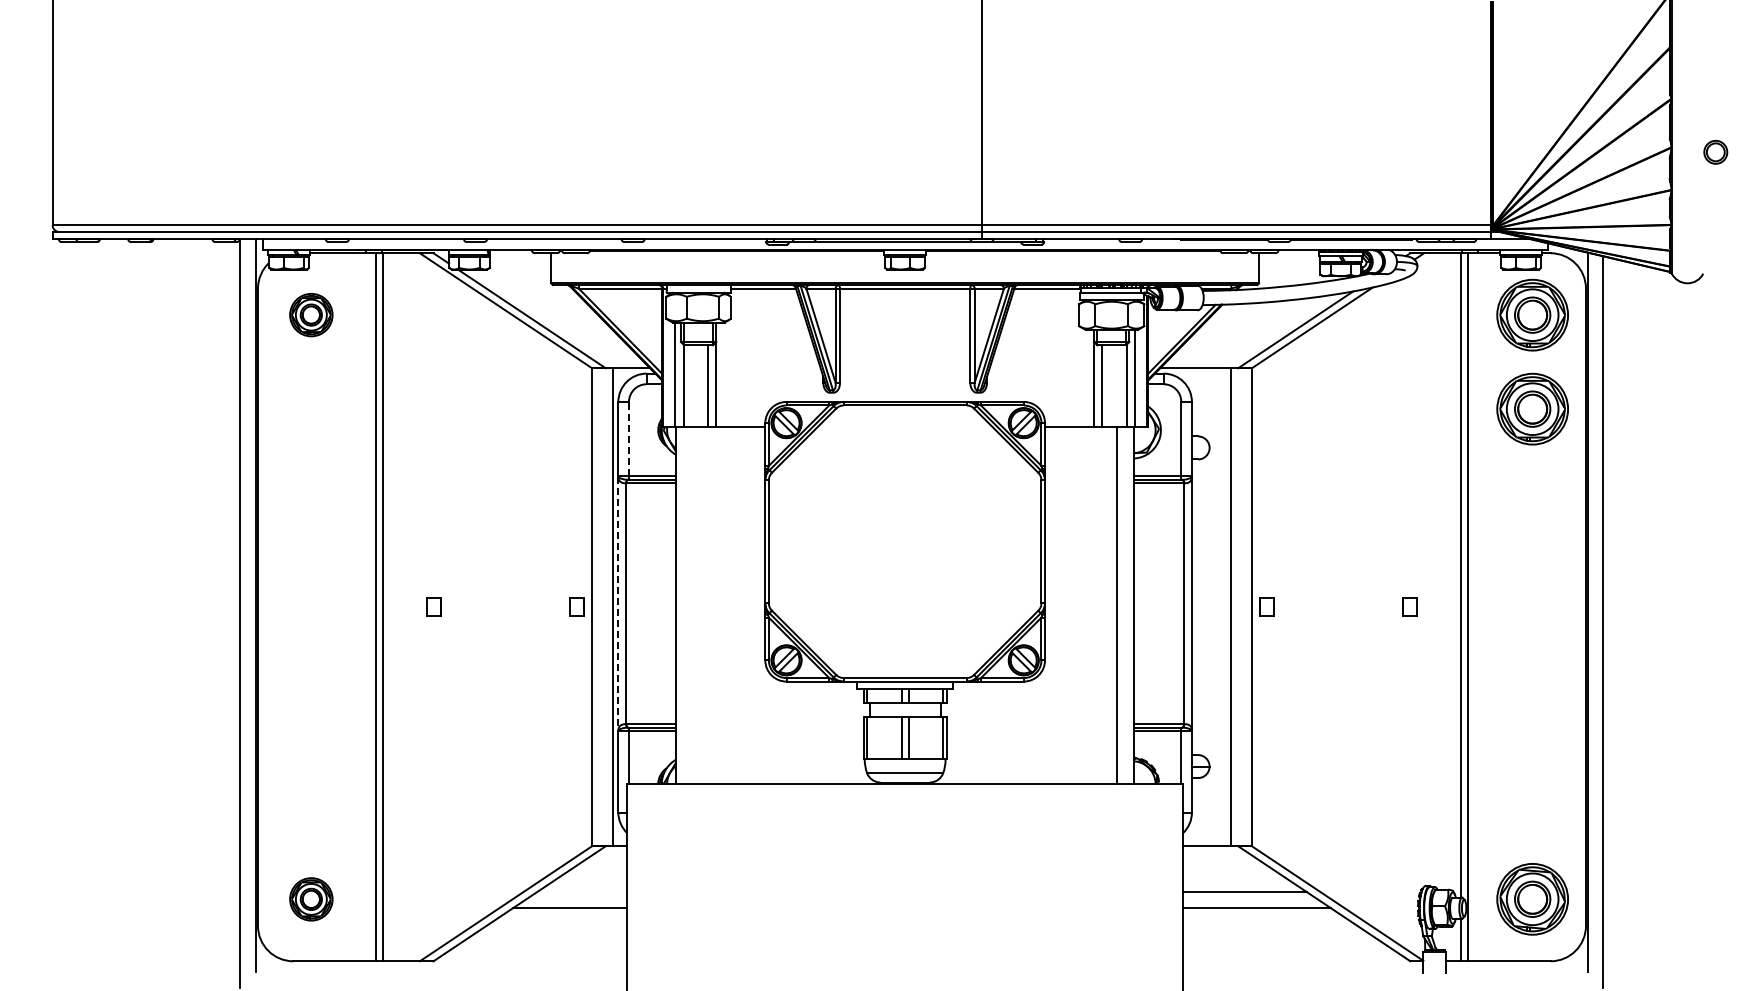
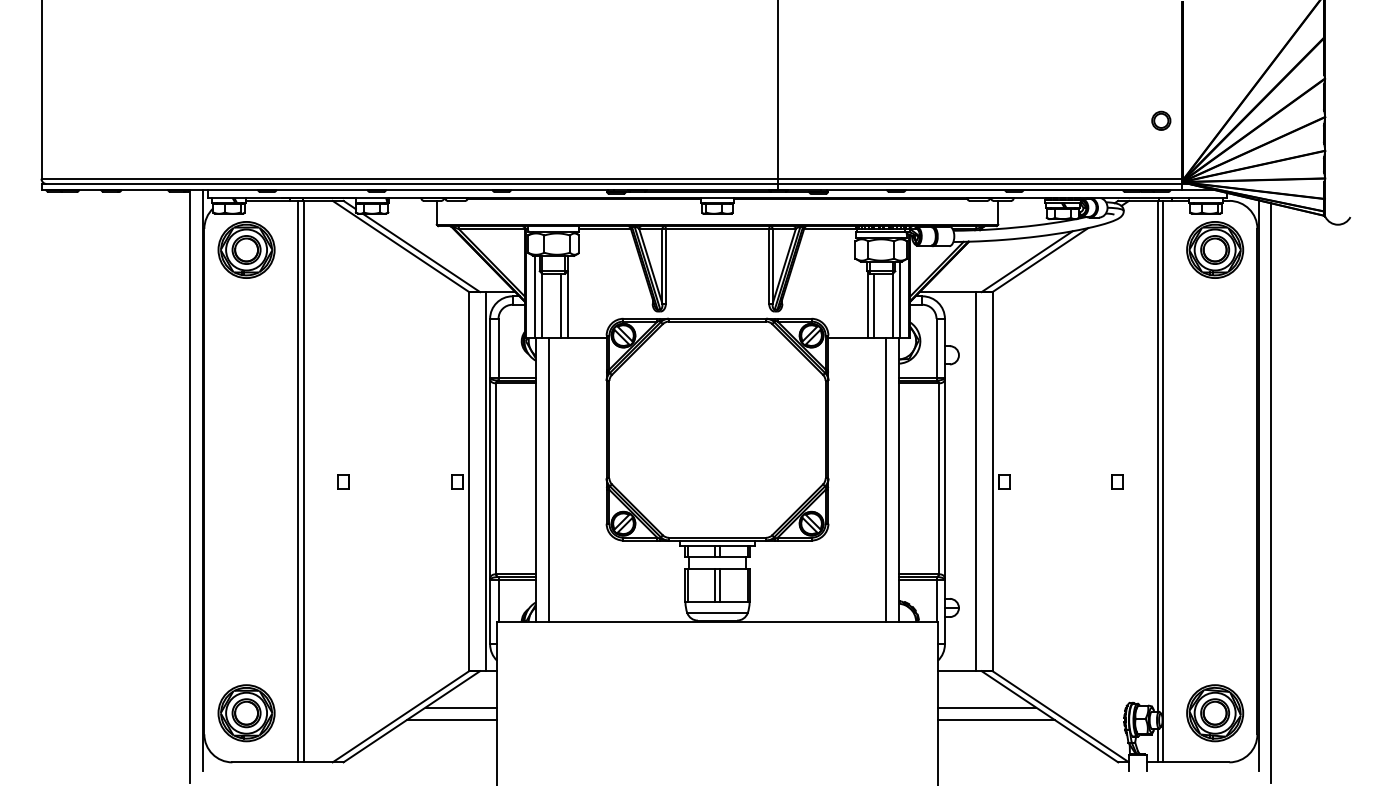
part: (1715, 151) -> (1161, 120), moved
part: (311, 314) -> (246, 249), size x1.67
part: (1532, 408) -> (1215, 324), removed
line: (629, 438) -> (498, 347), dashed -> solid
line: (618, 603) -> (490, 478), dashed -> solid
line: (692, 605) -> (548, 480), added
line: (581, 892) -> (460, 707), added
part: (311, 899) -> (246, 713), size x1.67

